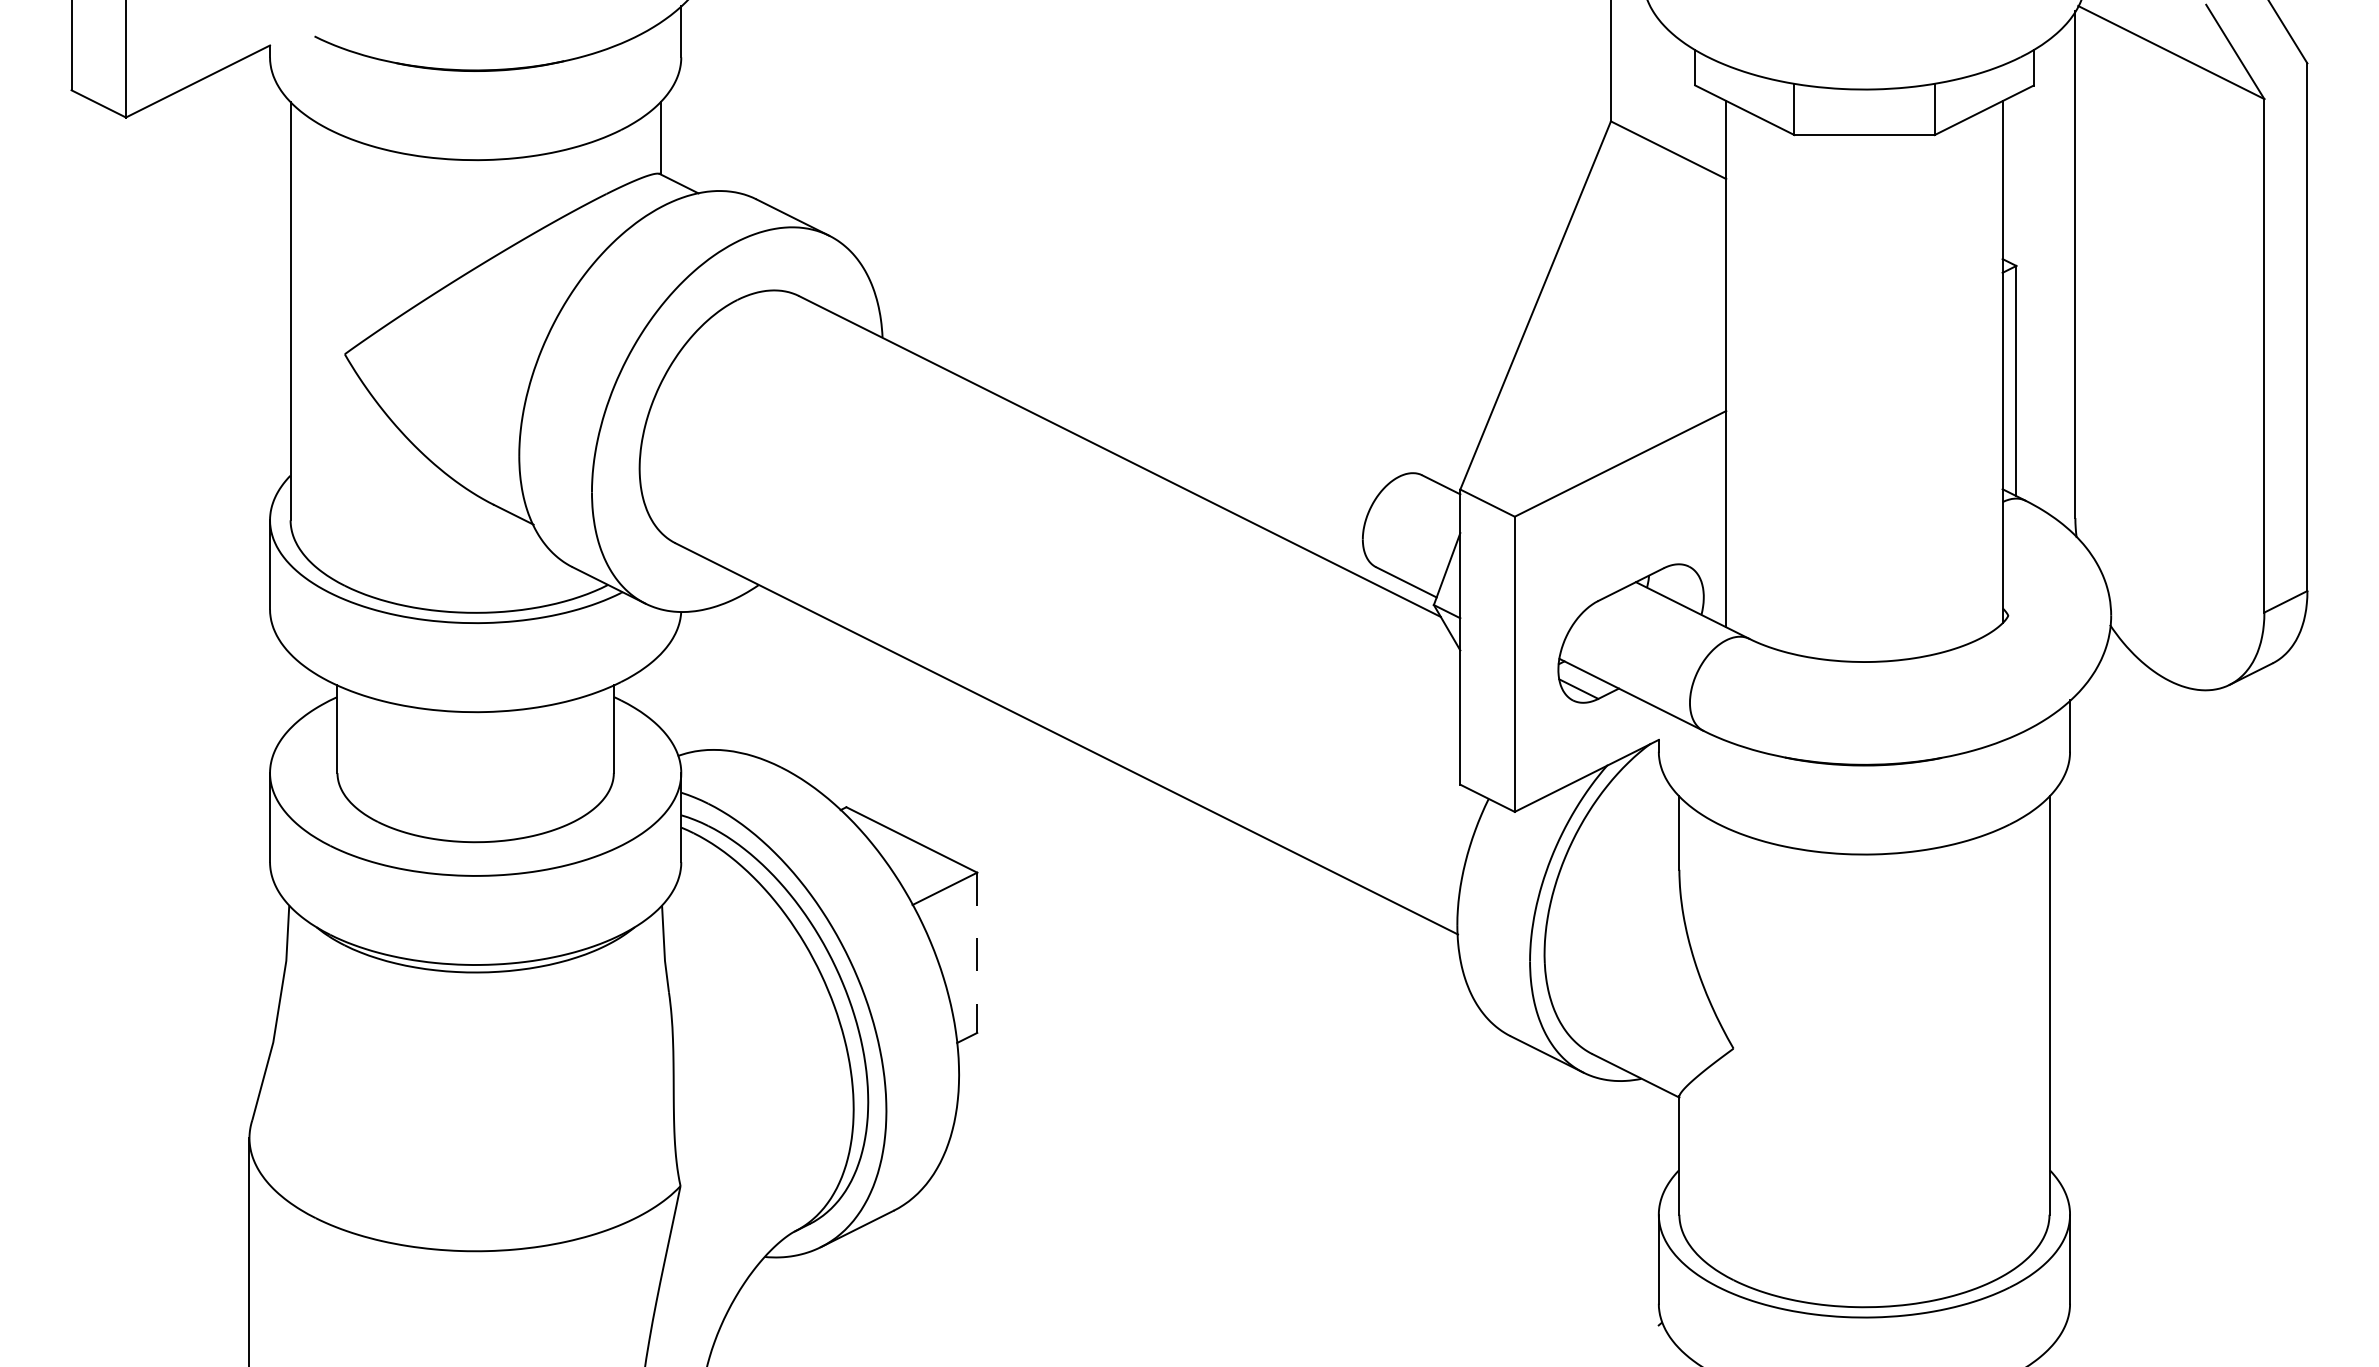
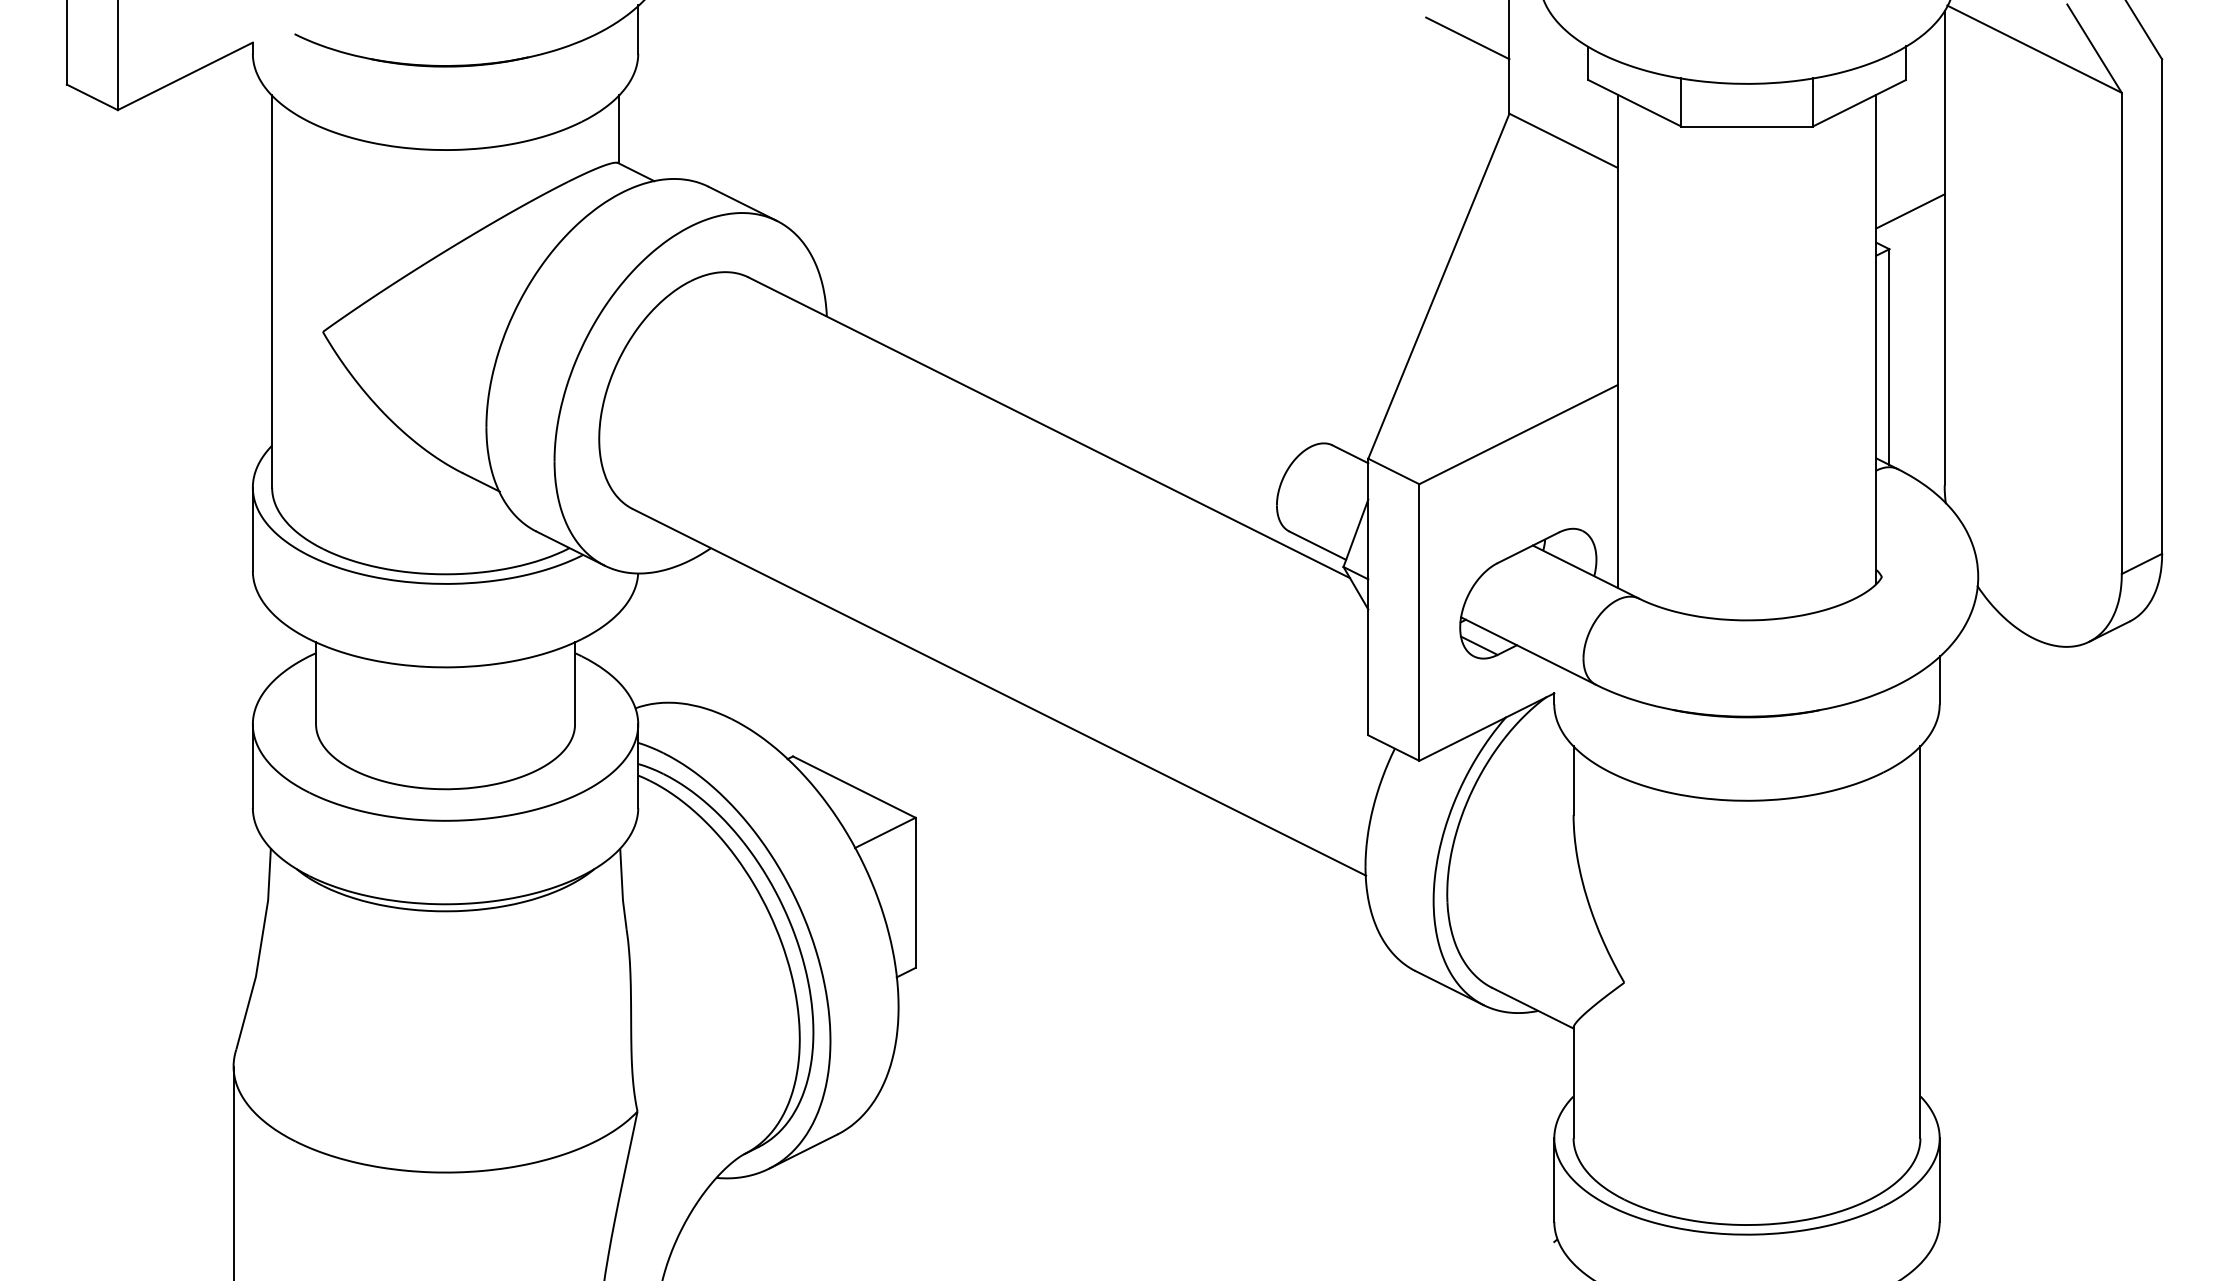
line: (1566, 41) -> (1467, 38), added
line: (2038, 225) -> (1910, 211), added
line: (977, 953) -> (915, 893), dashed -> solid

